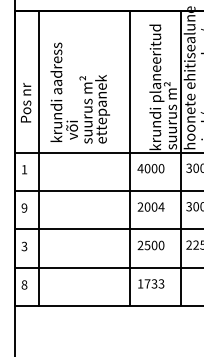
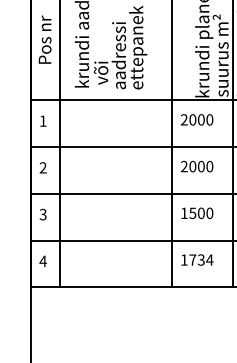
text: (85, 109) -> (117, 47), suurus m² -> aadressi
text: (140, 168) -> (184, 119), 4000 -> 2000
text: (161, 206) -> (209, 165), 2004 -> 2000
text: (24, 208) -> (43, 168), 9 -> 2
text: (140, 244) -> (184, 212), 2500 -> 1500
text: (161, 283) -> (209, 259), 1733 -> 1734
text: (24, 284) -> (43, 260), 8 -> 4

